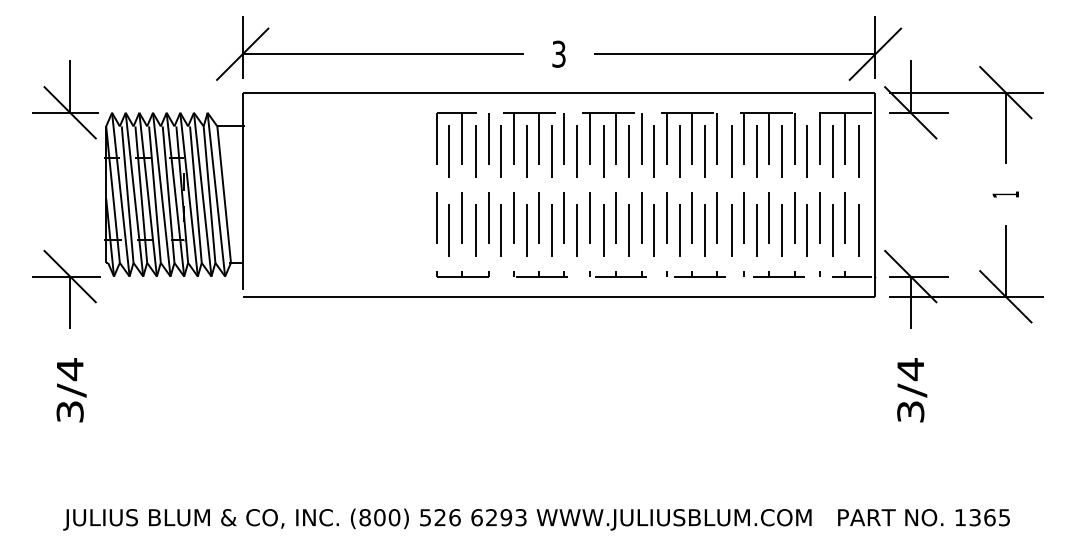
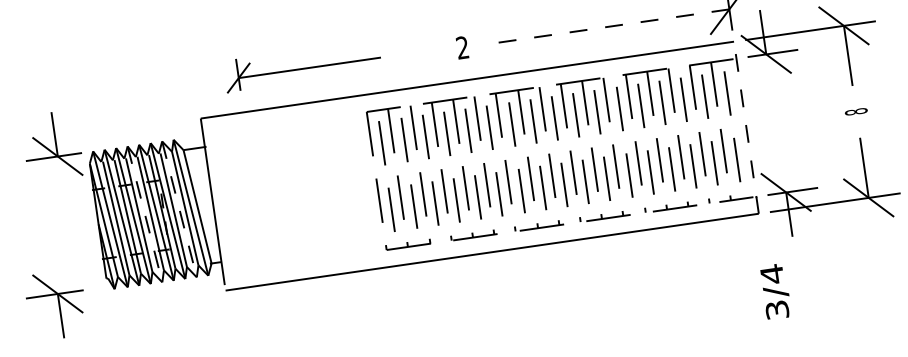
part: (369, 48) -> (302, 65), size x0.6
text: (558, 54) -> (462, 48), 3 -> 2
line: (734, 54) -> (610, 26), solid -> dashed
line: (875, 194) -> (746, 127), solid -> dashed
text: (1005, 194) -> (856, 111), 1 -> 8
line: (161, 195) -> (144, 215), solid -> dashed
line: (202, 195) -> (179, 210), solid -> dashed
part: (66, 288) -> (56, 304), moved
text: (912, 390) -> (776, 291), moved

